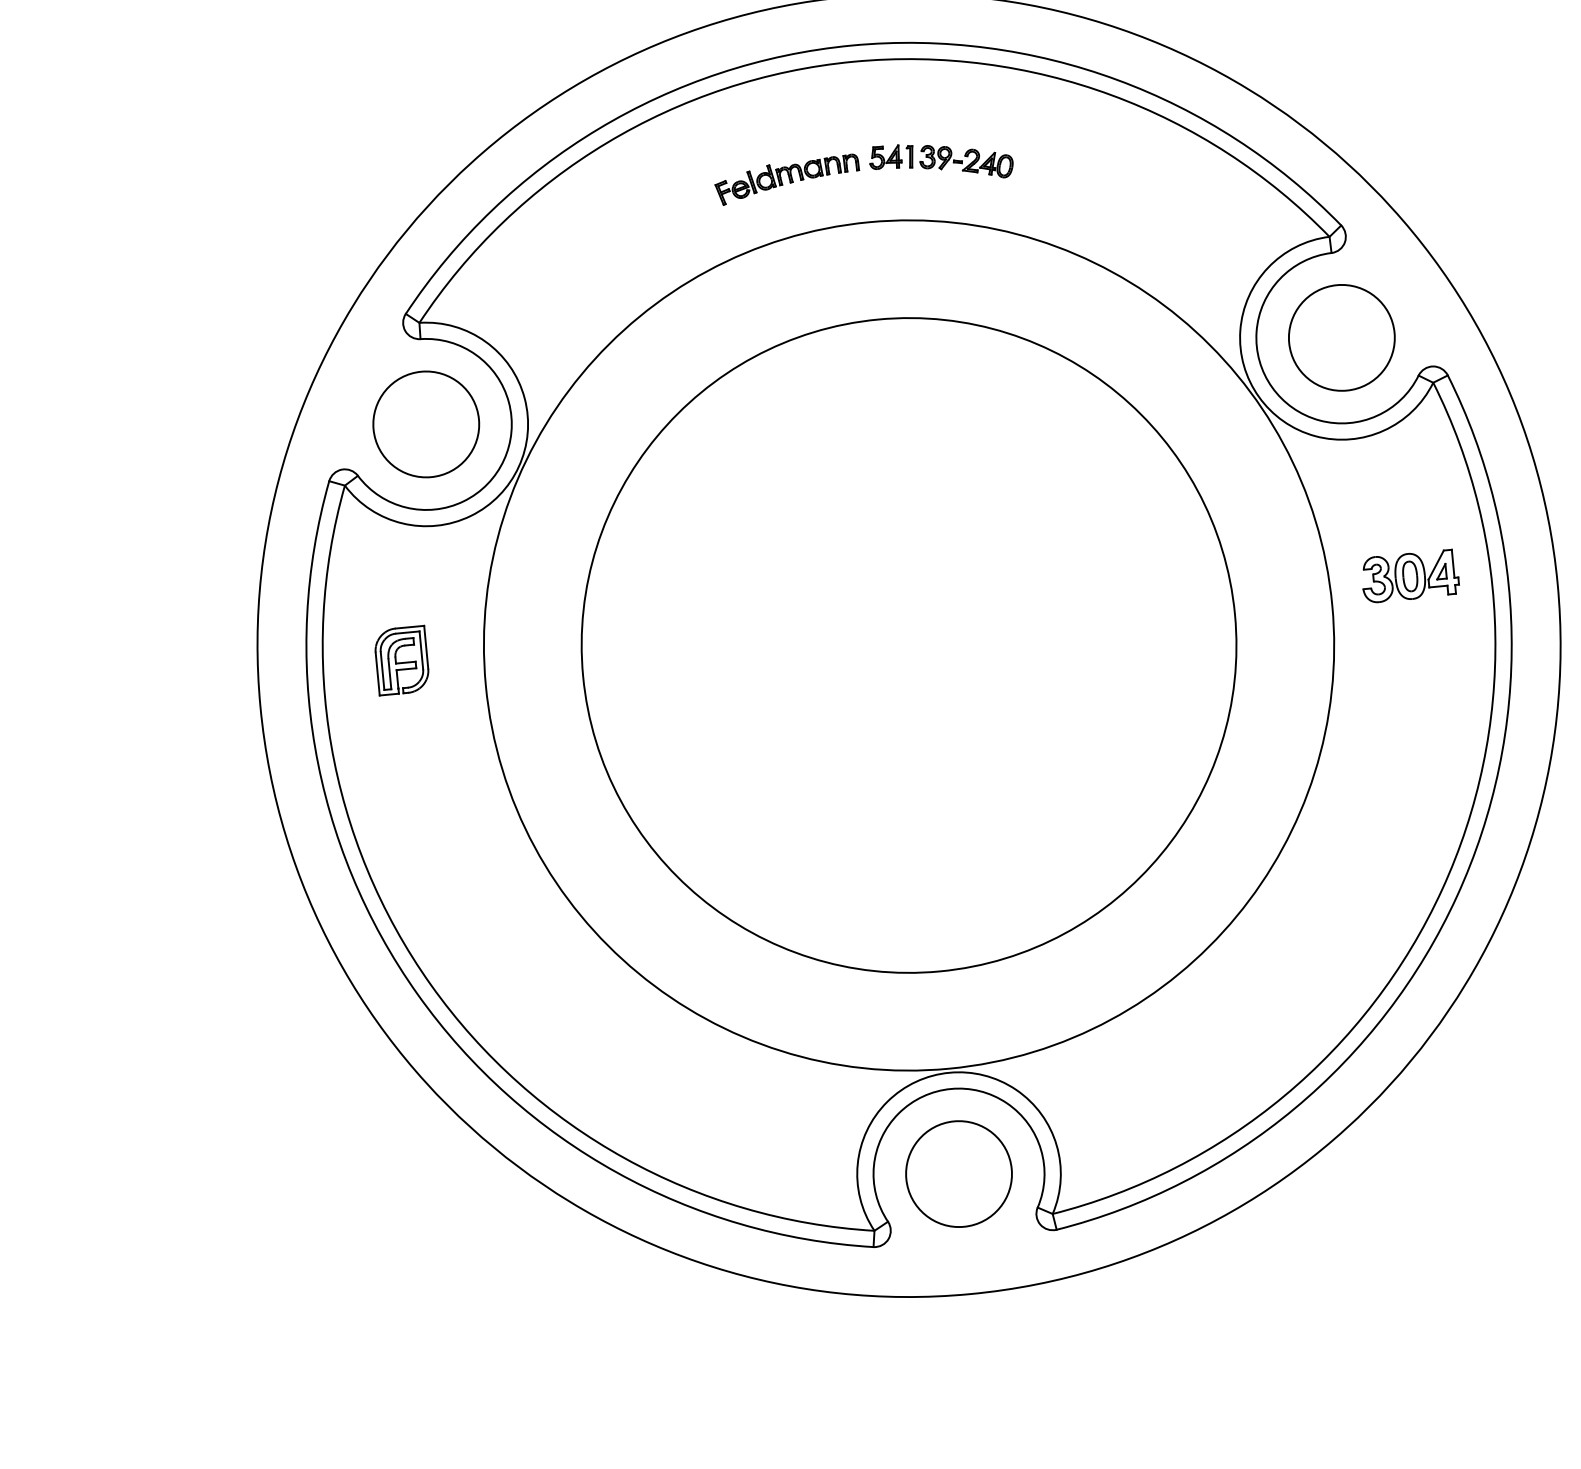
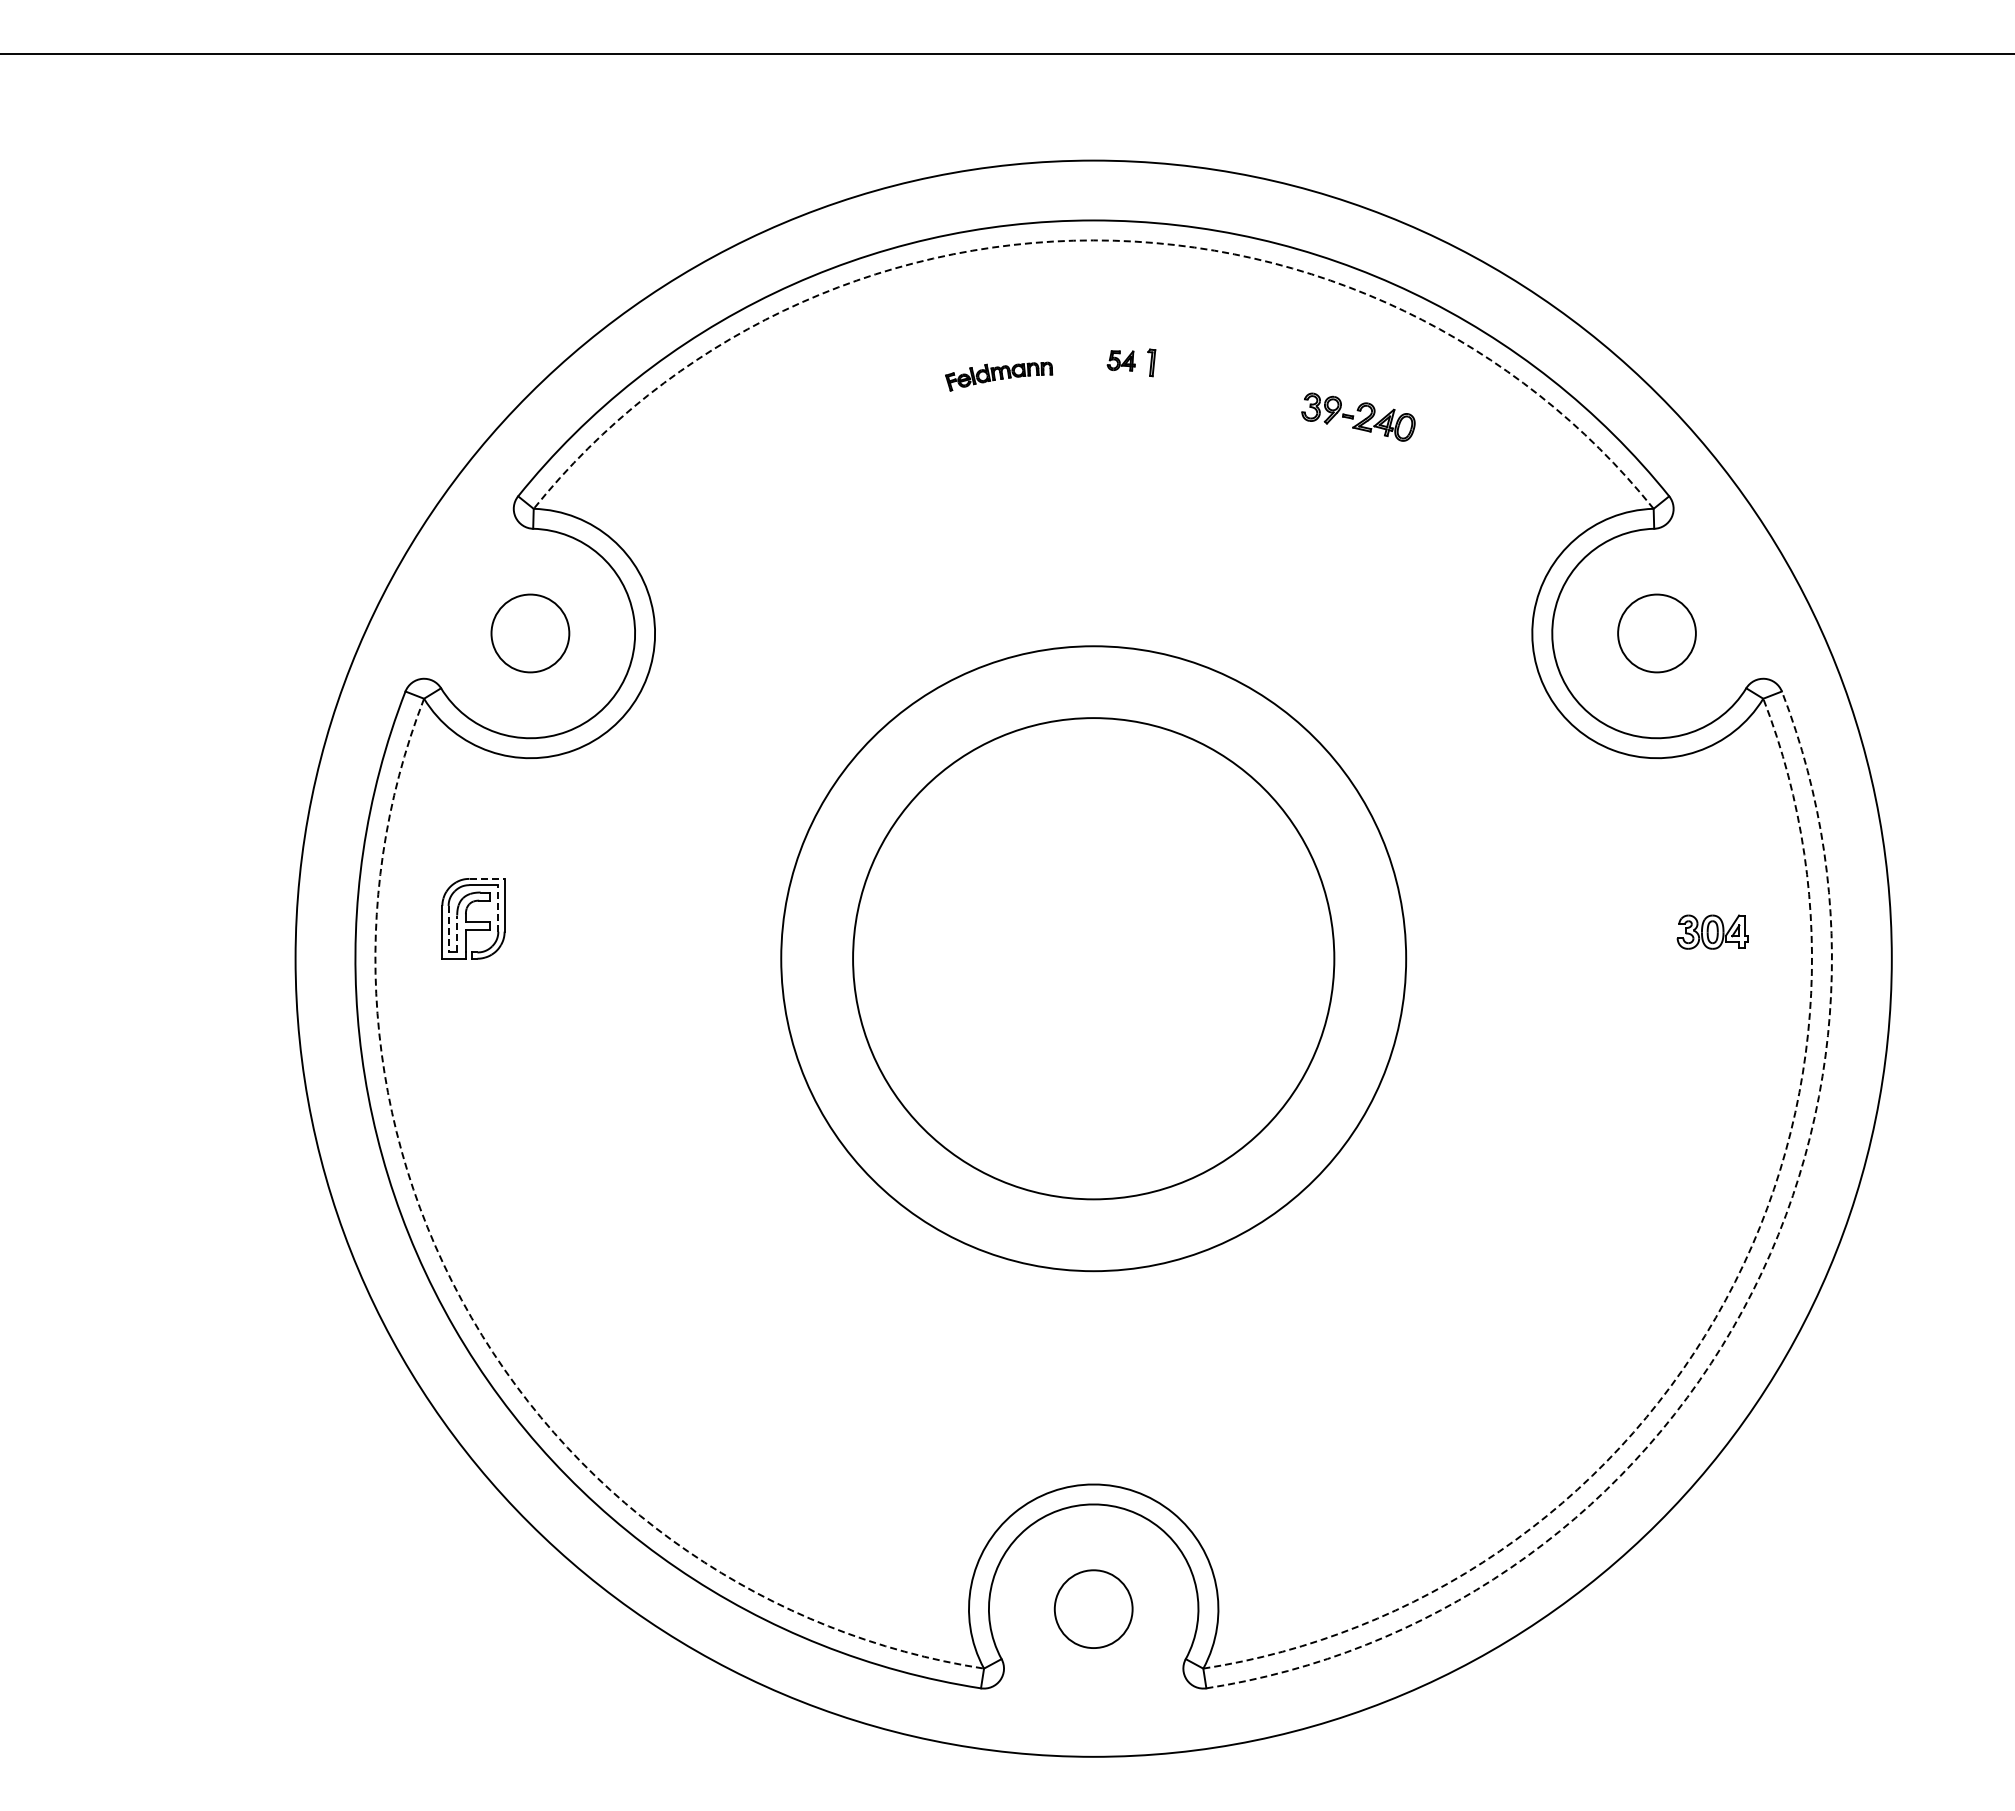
arc: (853, 61) -> (1093, 240), solid -> dashed
part: (885, 157) -> (1121, 360), size x0.7
part: (966, 161) -> (1358, 416), moved
part: (786, 179) -> (998, 376), size x0.6
circle: (1341, 337) -> (1656, 633), size x0.6
circle: (426, 424) -> (530, 633), size x0.6
part: (1409, 575) -> (1712, 931), size x0.6
line: (410, 626) -> (487, 878), solid -> dashed
circle: (908, 645) -> (1093, 958), size x0.6
circle: (908, 645) -> (1093, 958), size x0.6
line: (421, 649) -> (498, 907), solid -> dashed
line: (382, 671) -> (448, 929), solid -> dashed
line: (390, 673) -> (457, 933), solid -> dashed
arc: (1441, 889) -> (1715, 1317), solid -> dashed
arc: (1457, 896) -> (1733, 1327), solid -> dashed
arc: (430, 984) -> (471, 1317), solid -> dashed
circle: (958, 1174) -> (1093, 1609), size x0.6

